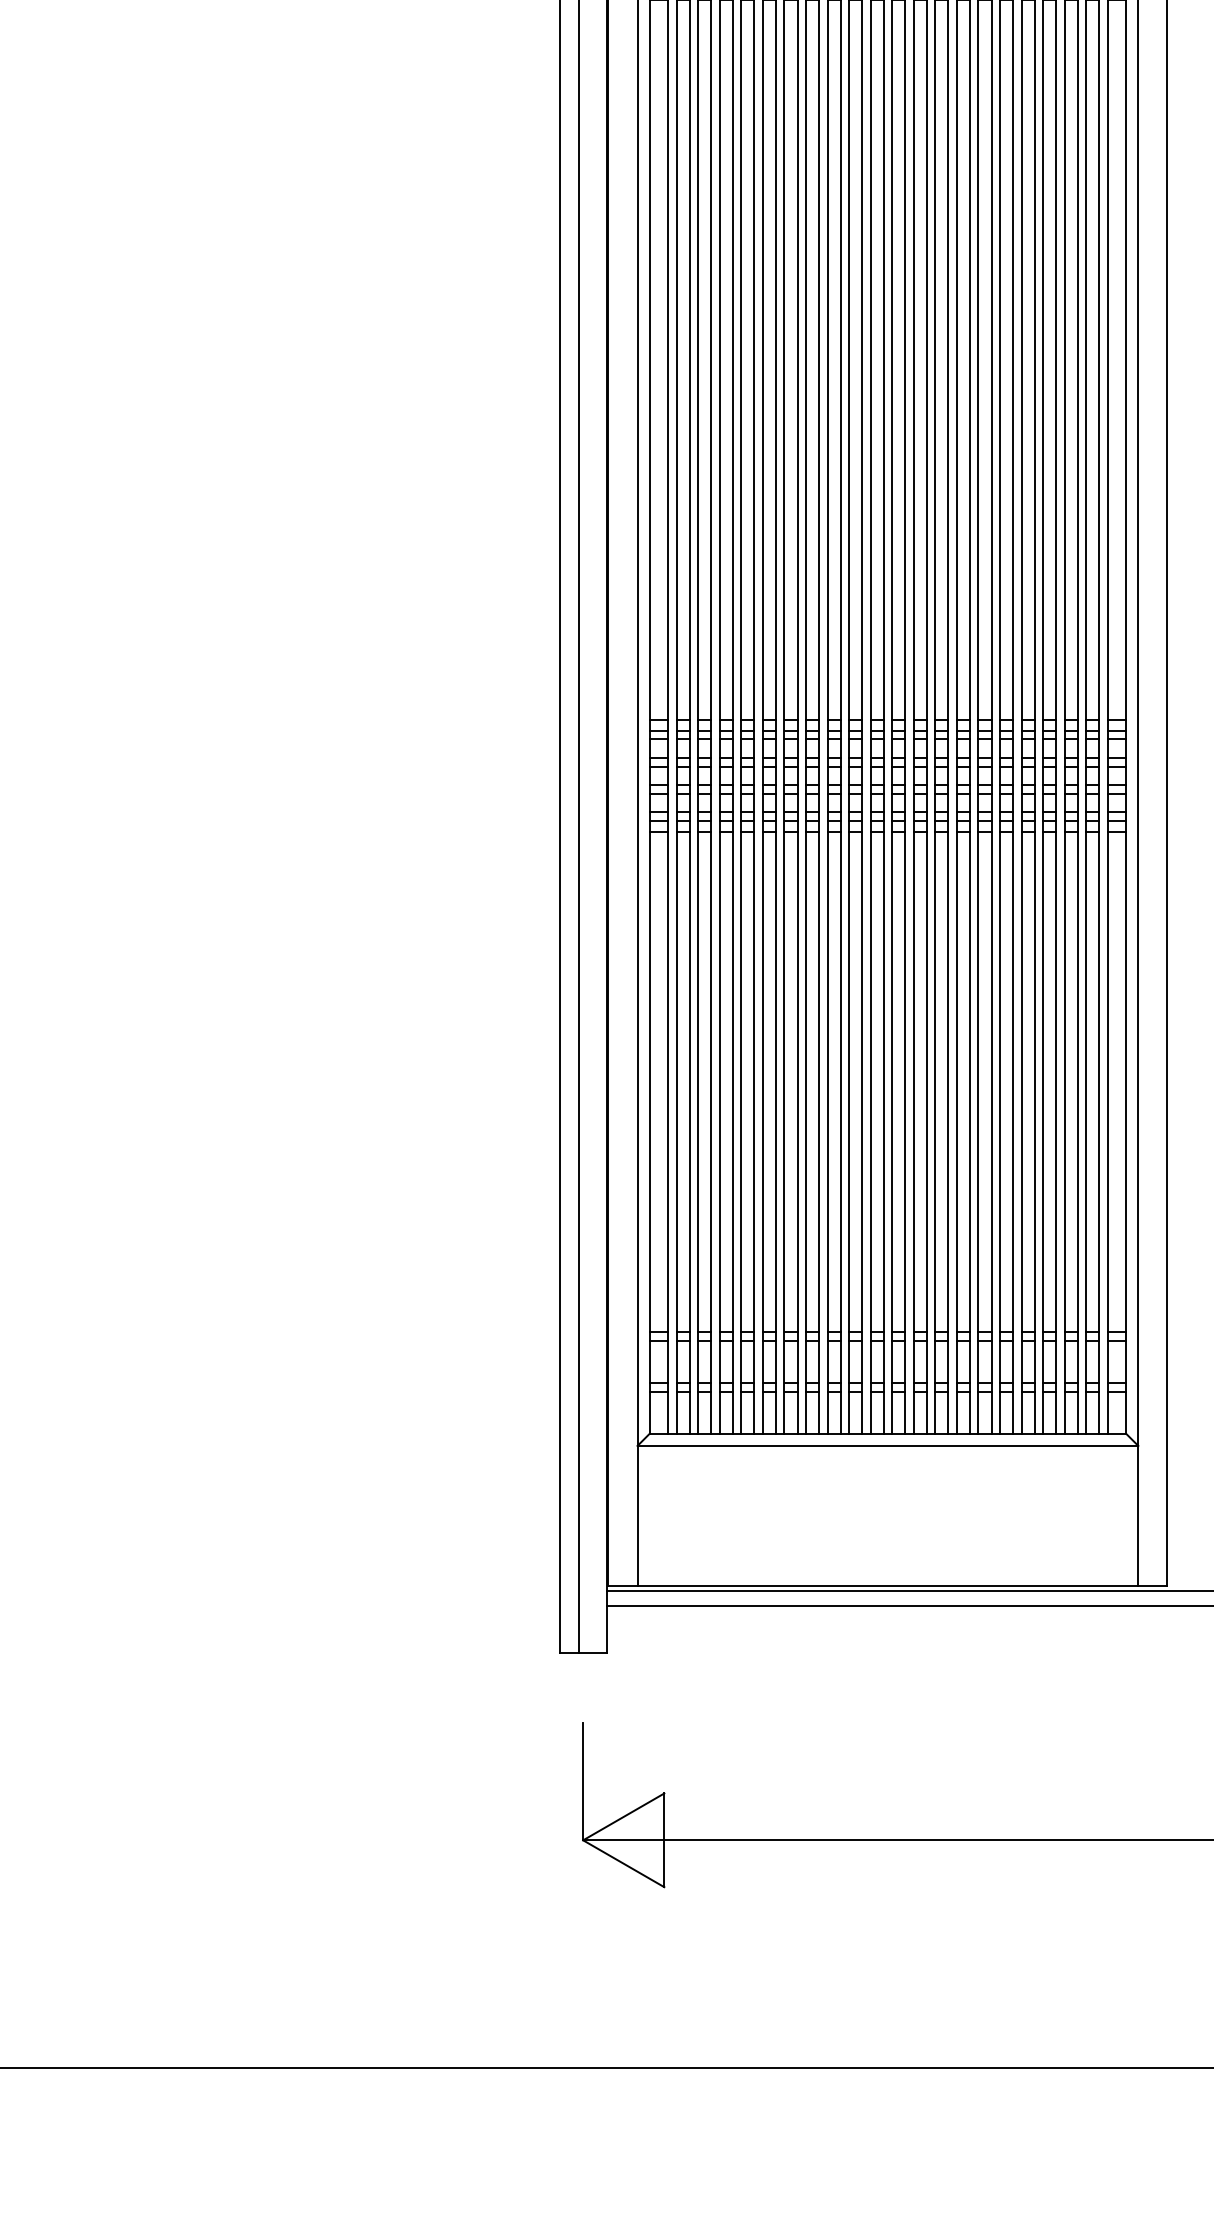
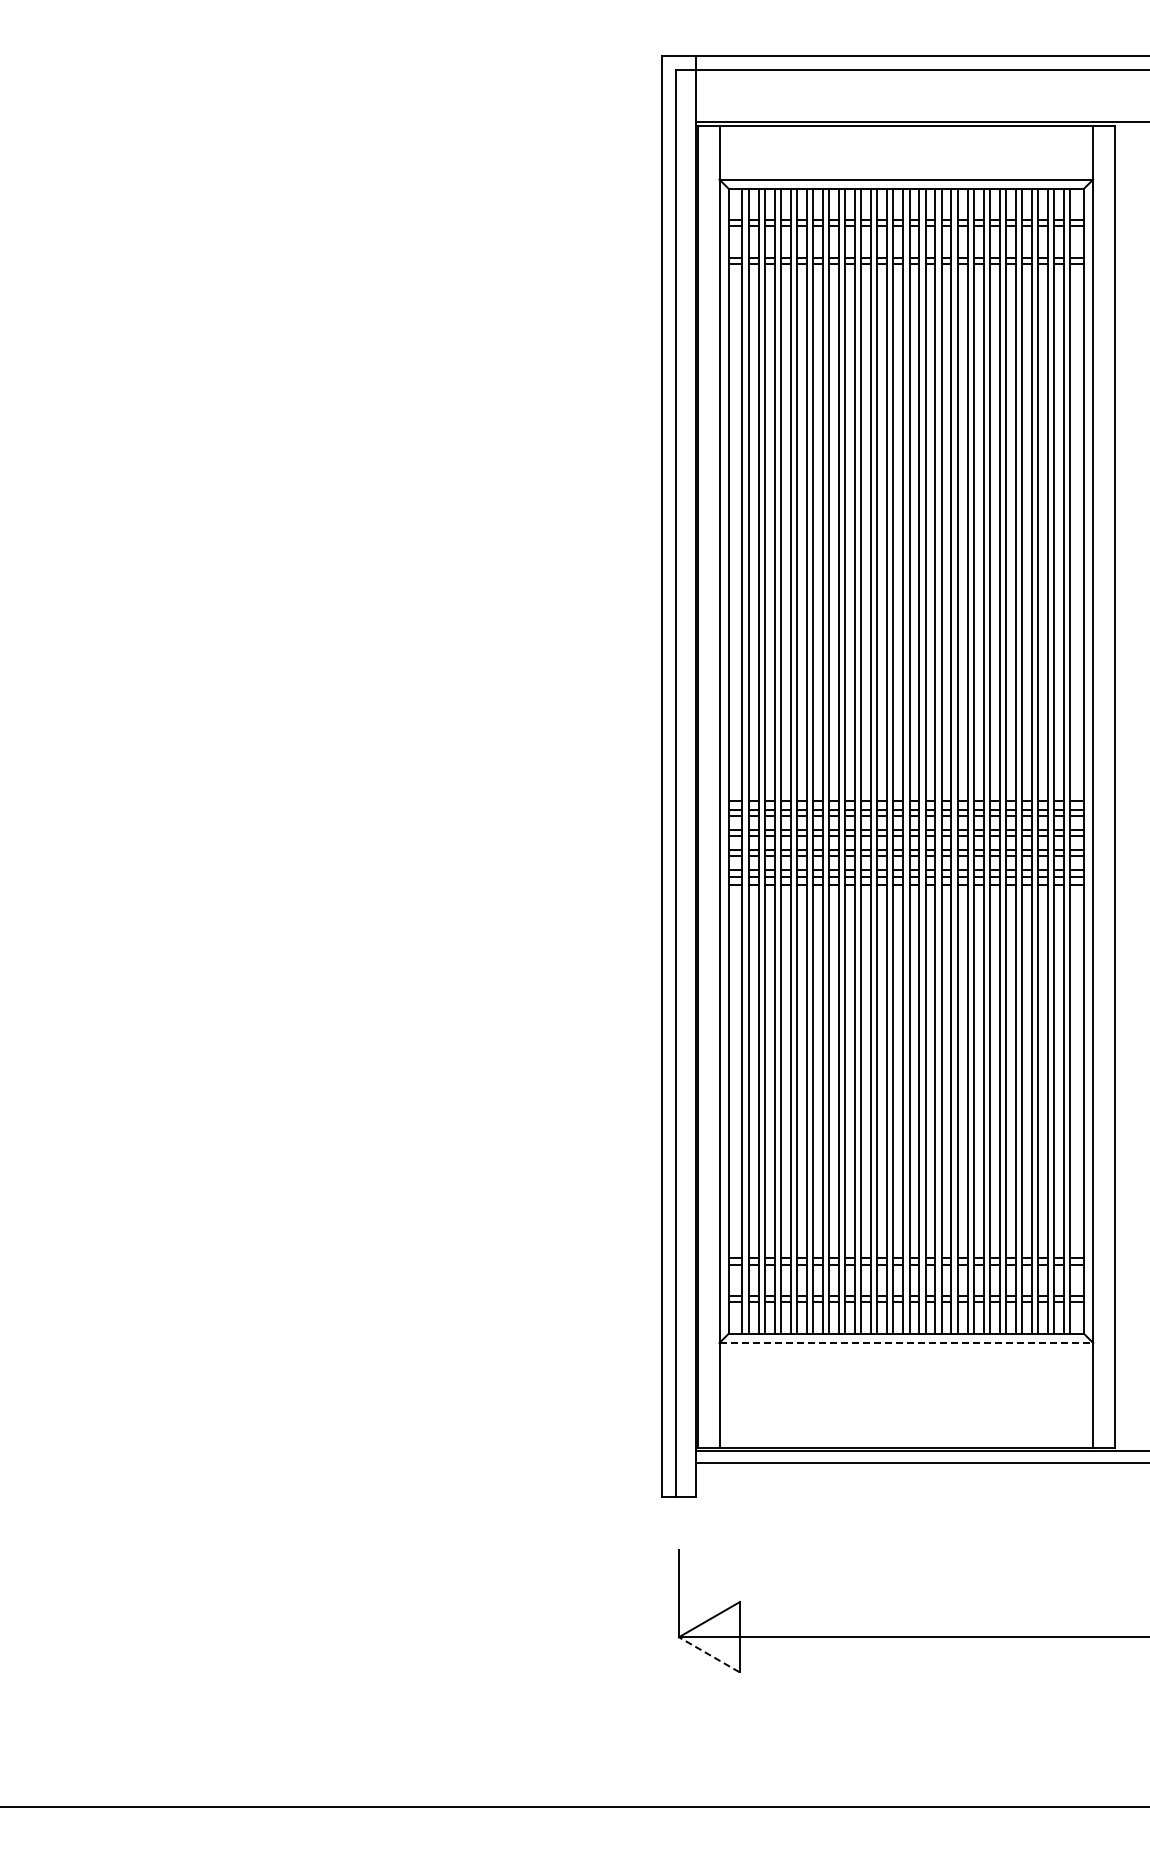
line: (888, 1445) -> (906, 1342), solid -> dashed
line: (624, 1863) -> (709, 1654), solid -> dashed

